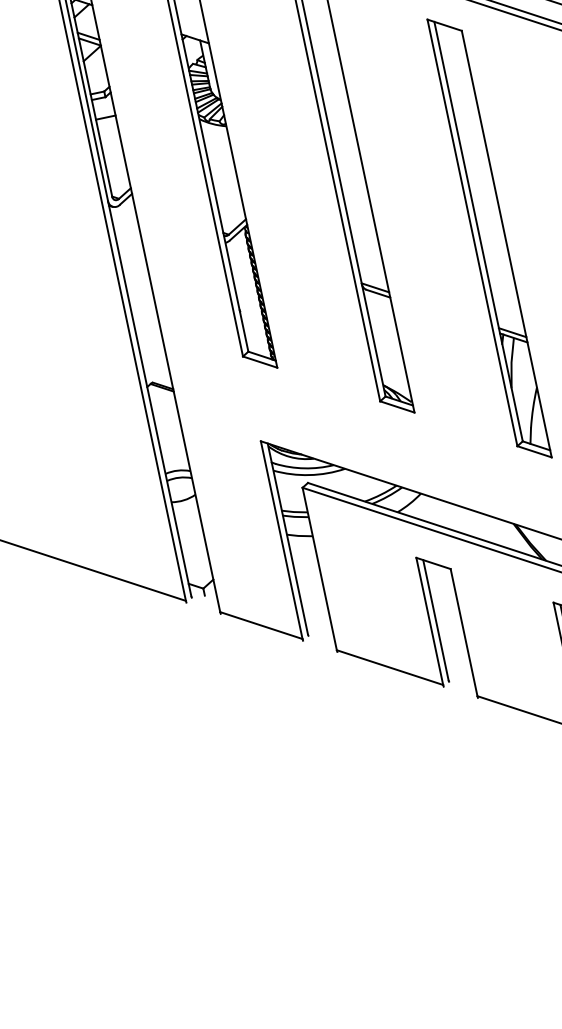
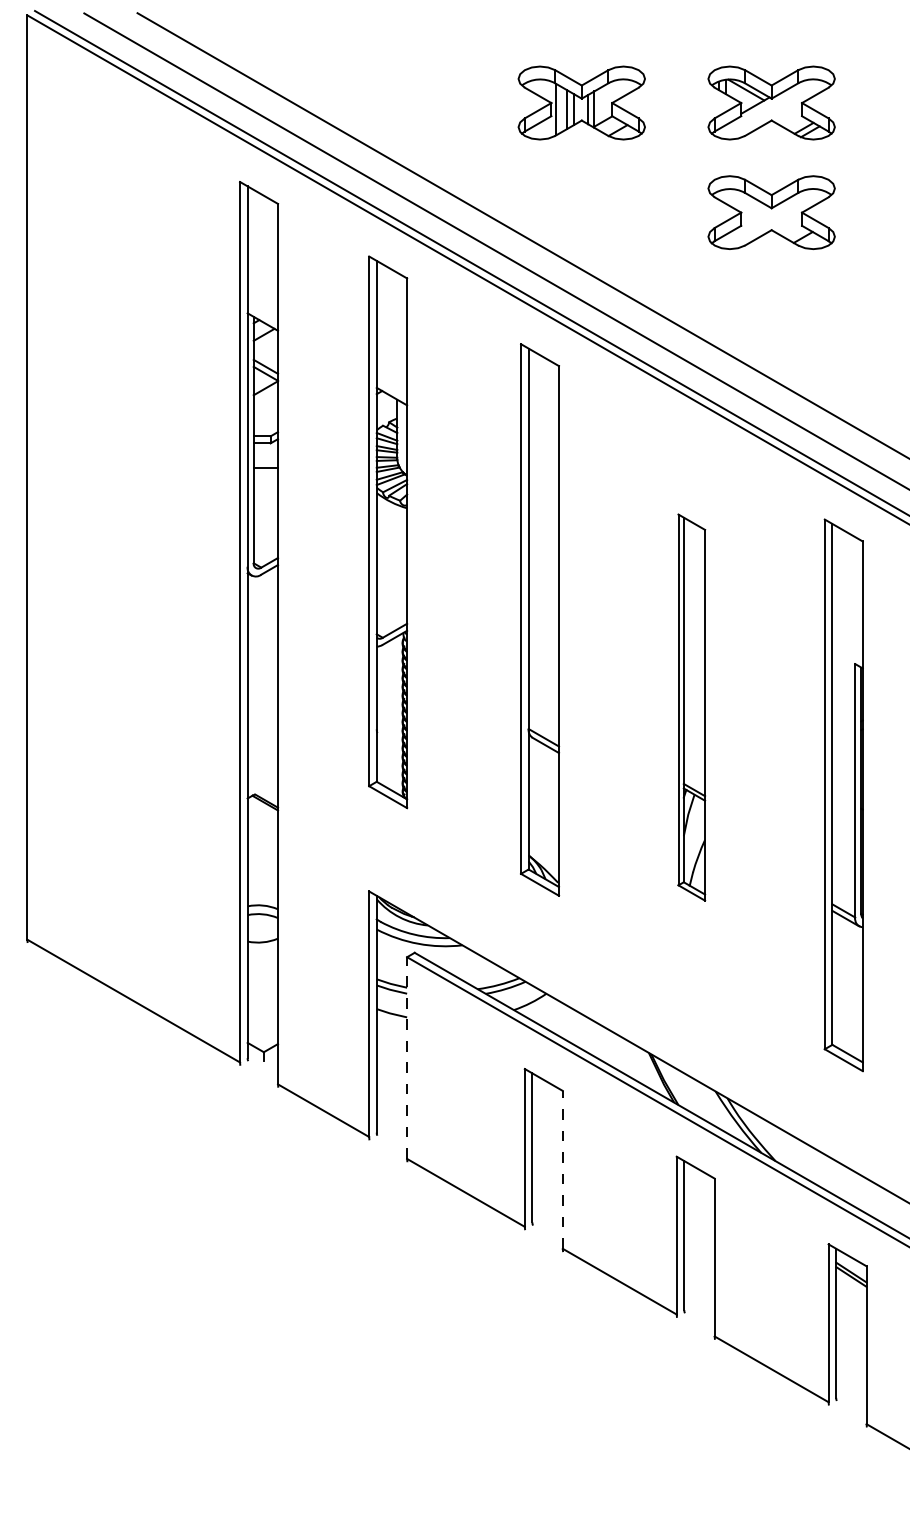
part: (489, 238) -> (691, 707), size x0.7
line: (320, 569) -> (407, 1058), solid -> dashed
line: (463, 632) -> (562, 1169), solid -> dashed

